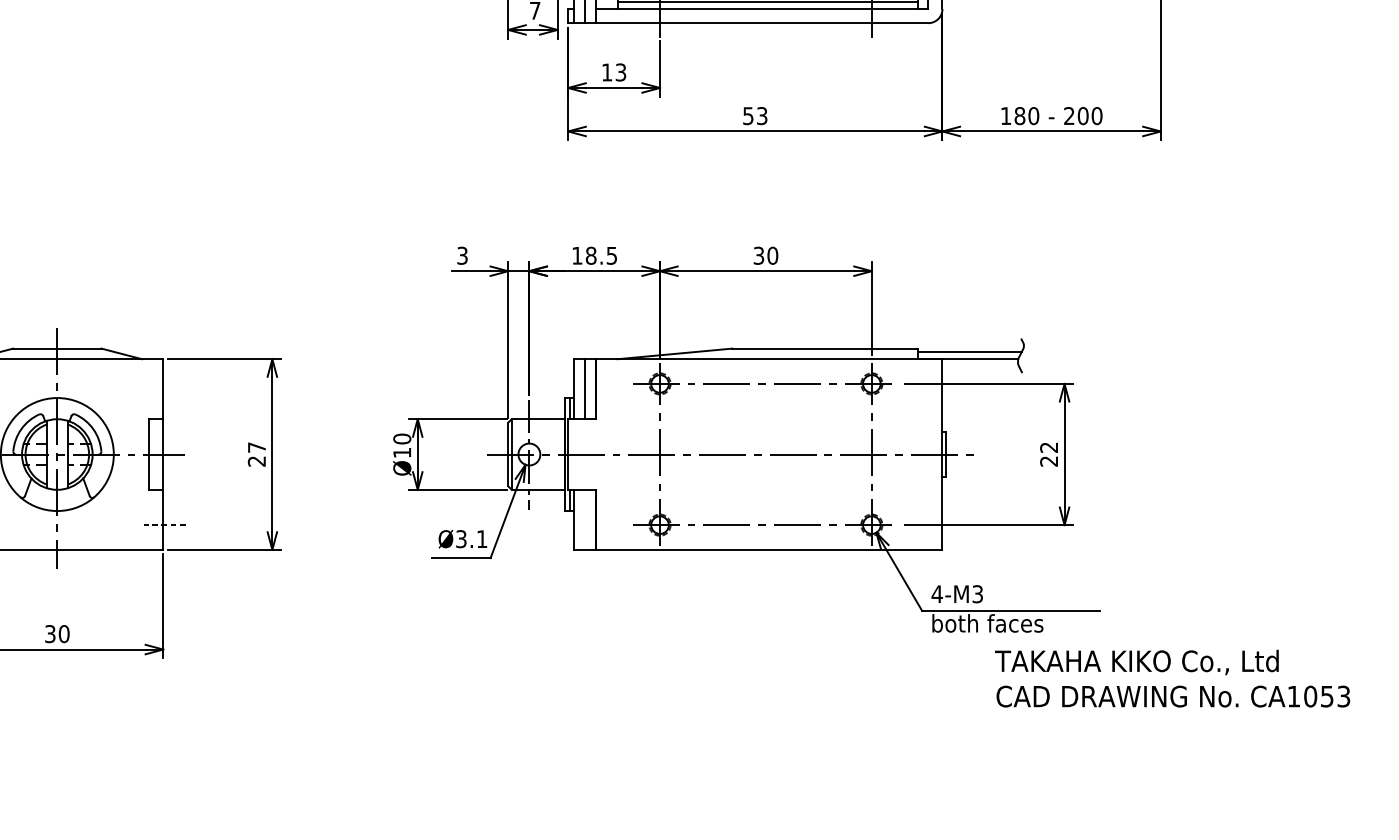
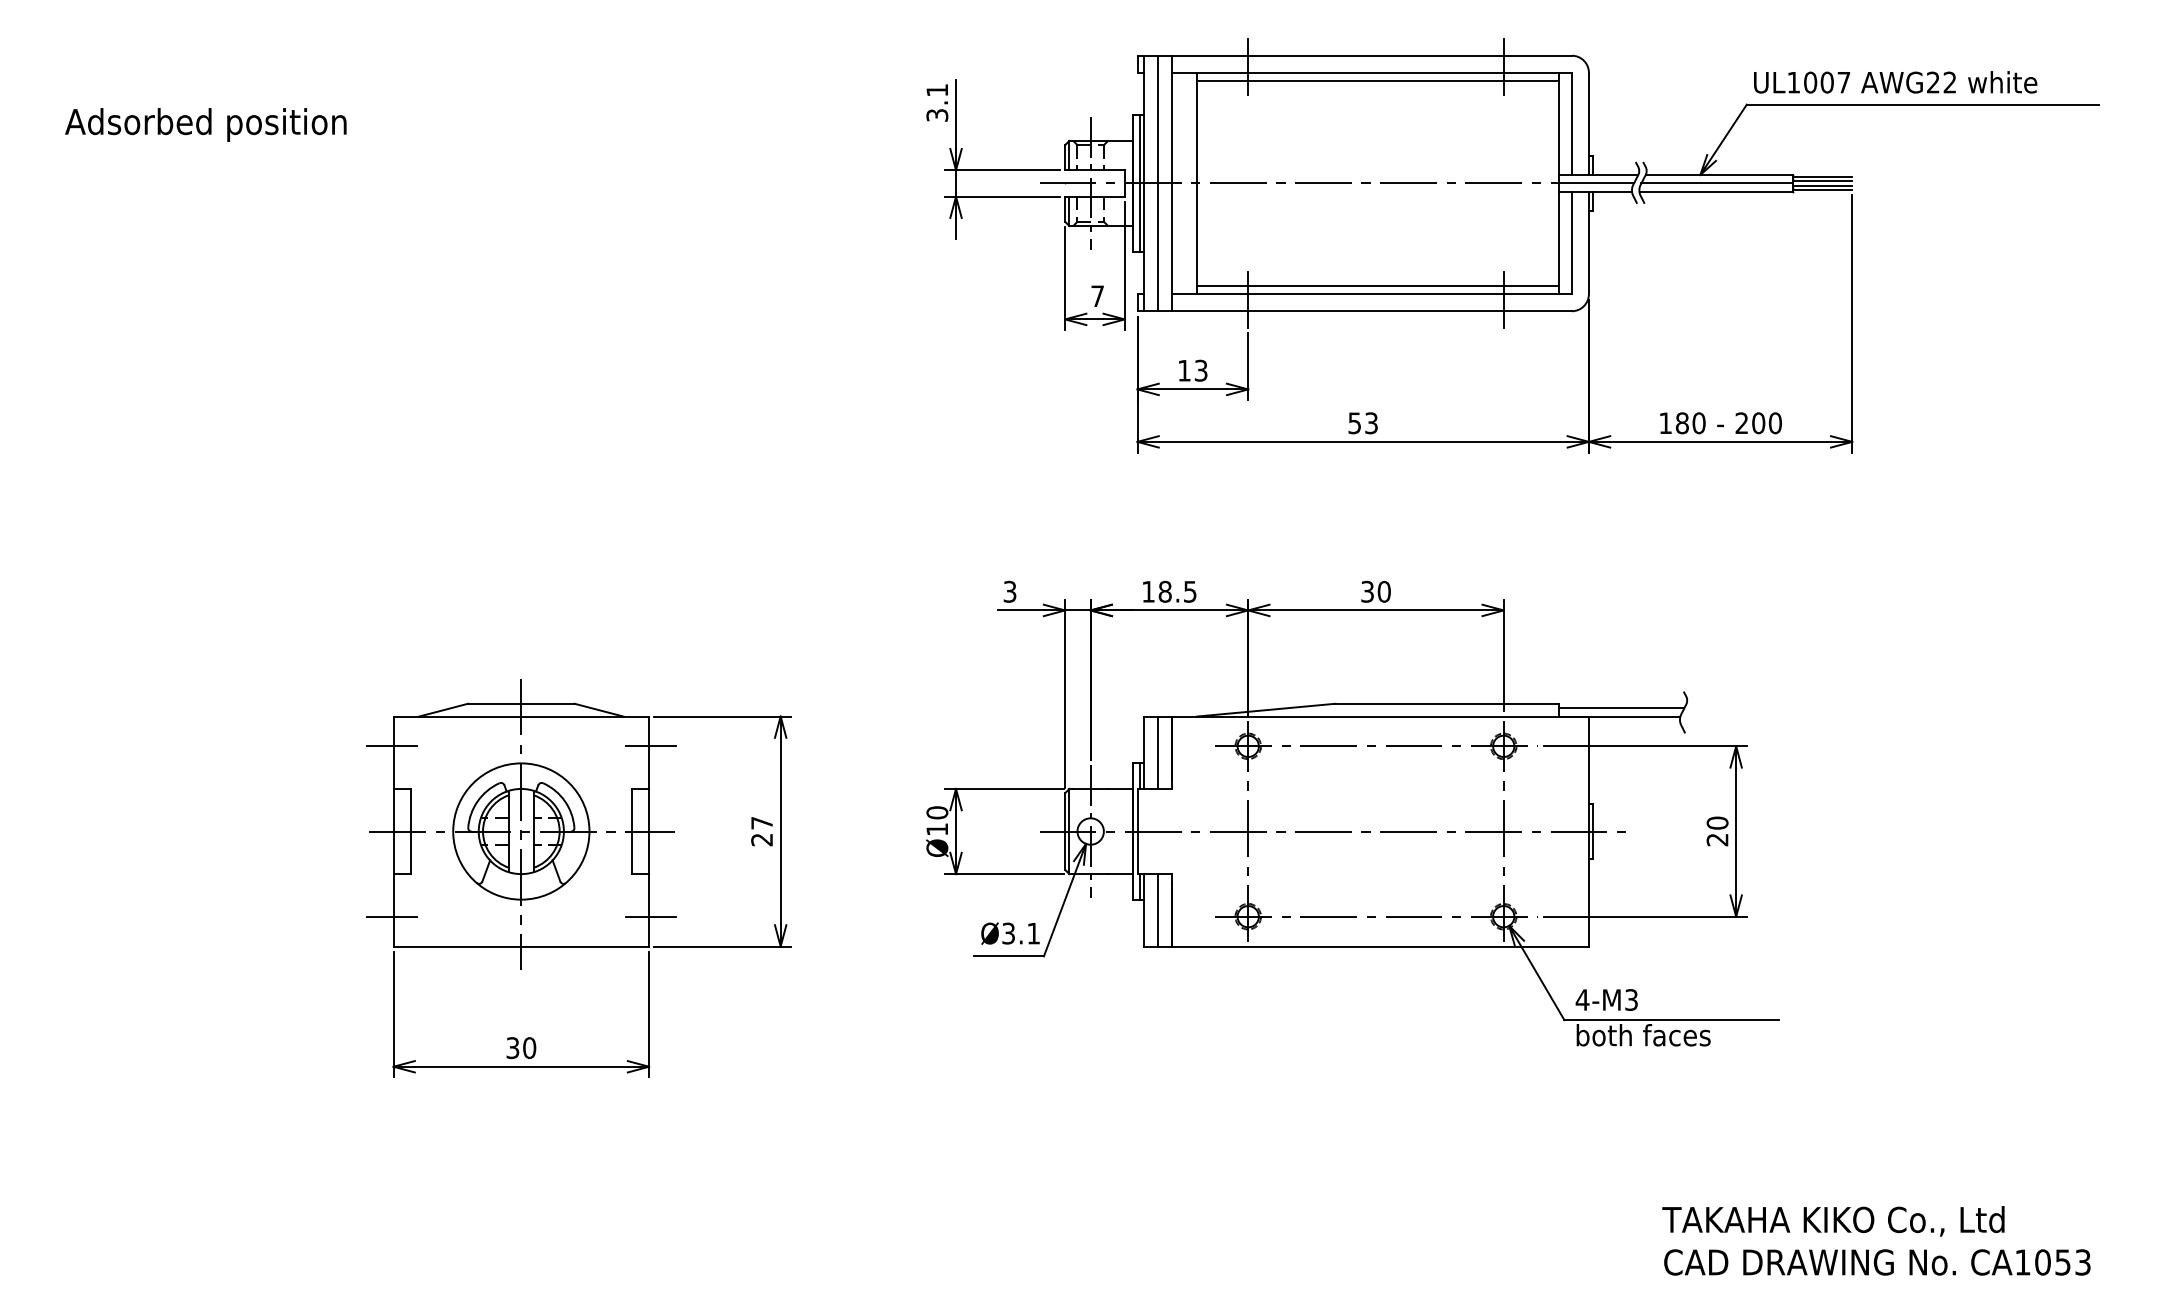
line: (164, 384) -> (650, 746), added
text: (1049, 447) -> (1717, 822), 22 -> 20
line: (584, 520) -> (1157, 910), added
line: (164, 524) -> (650, 916), dashed -> solid
text: (1172, 678) -> (1876, 1240), moved

